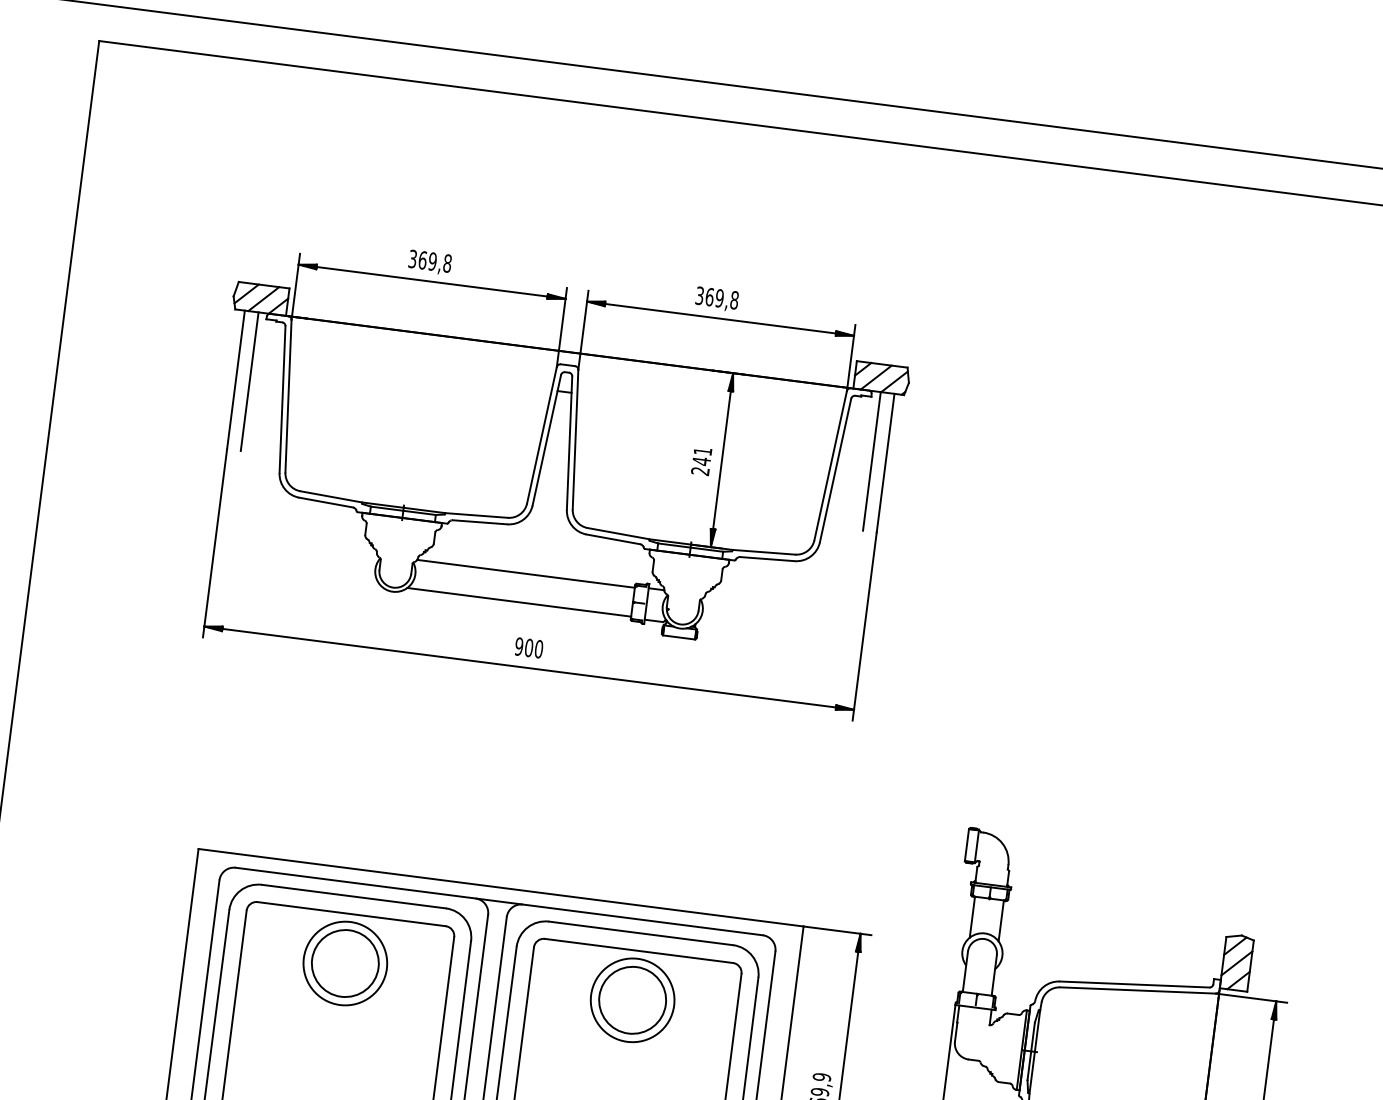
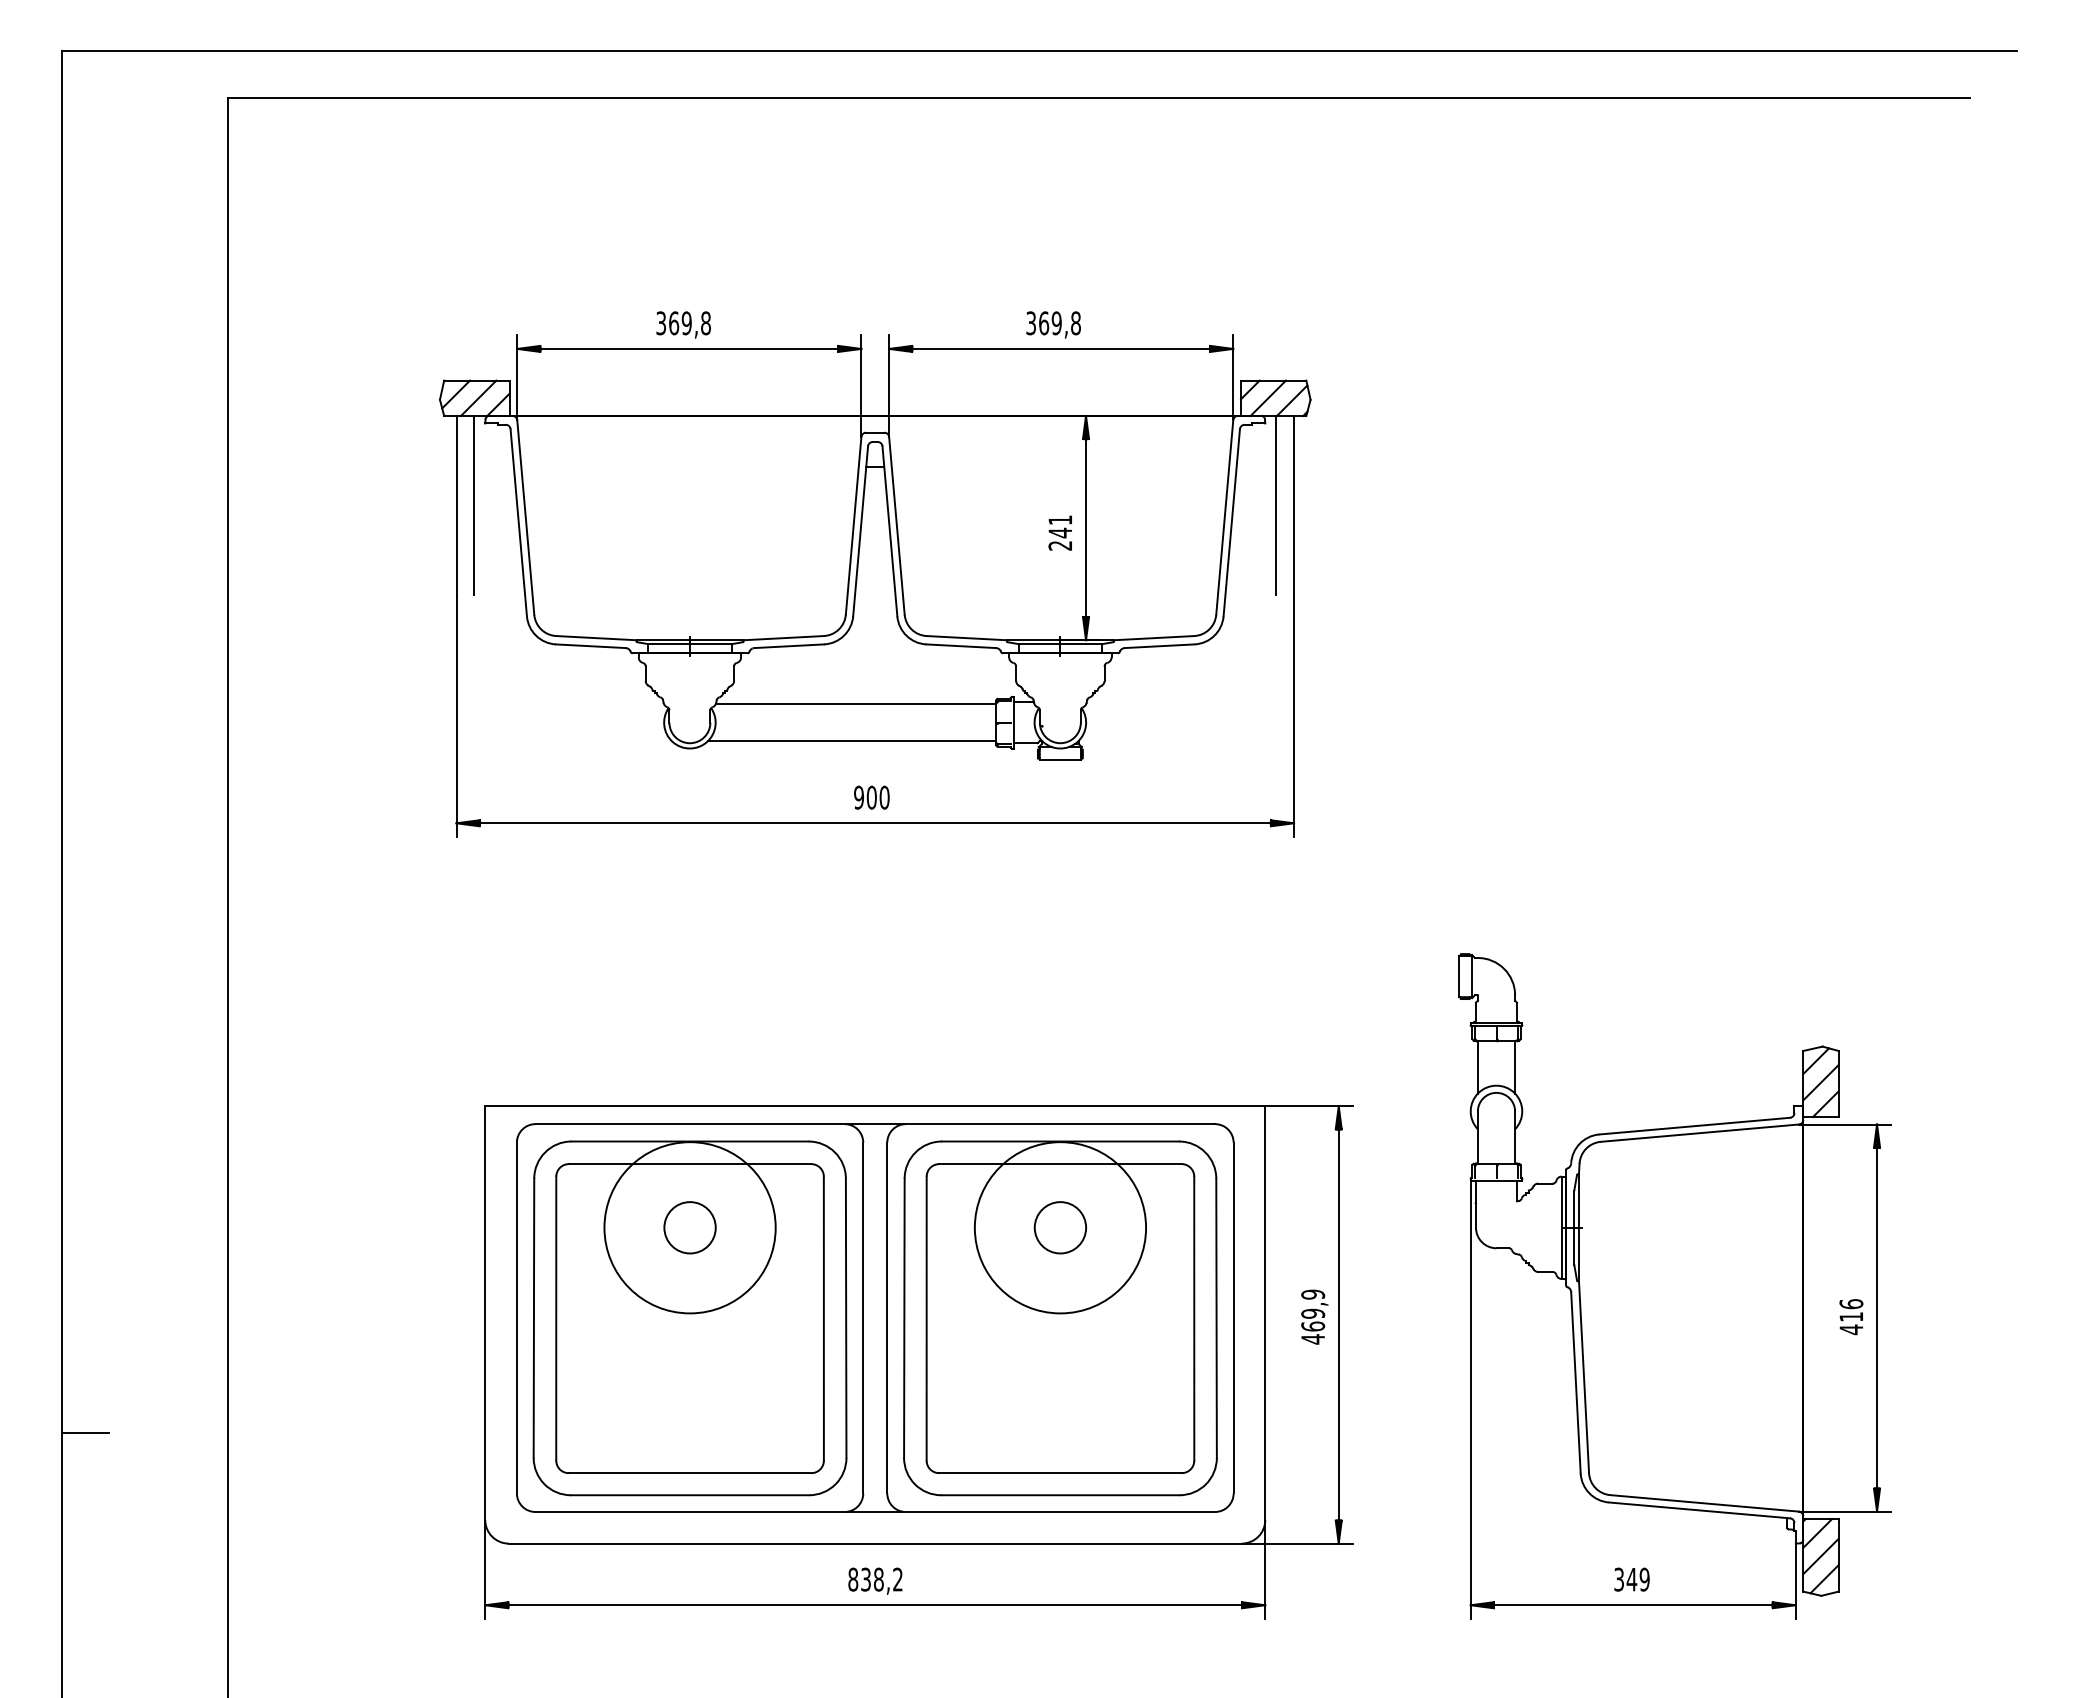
circle: (344, 963) -> (689, 1227), size x0.6
circle: (344, 963) -> (689, 1227), size x1.6
circle: (631, 1000) -> (1059, 1227), size x1.6
circle: (632, 1000) -> (1060, 1227), size x0.6

